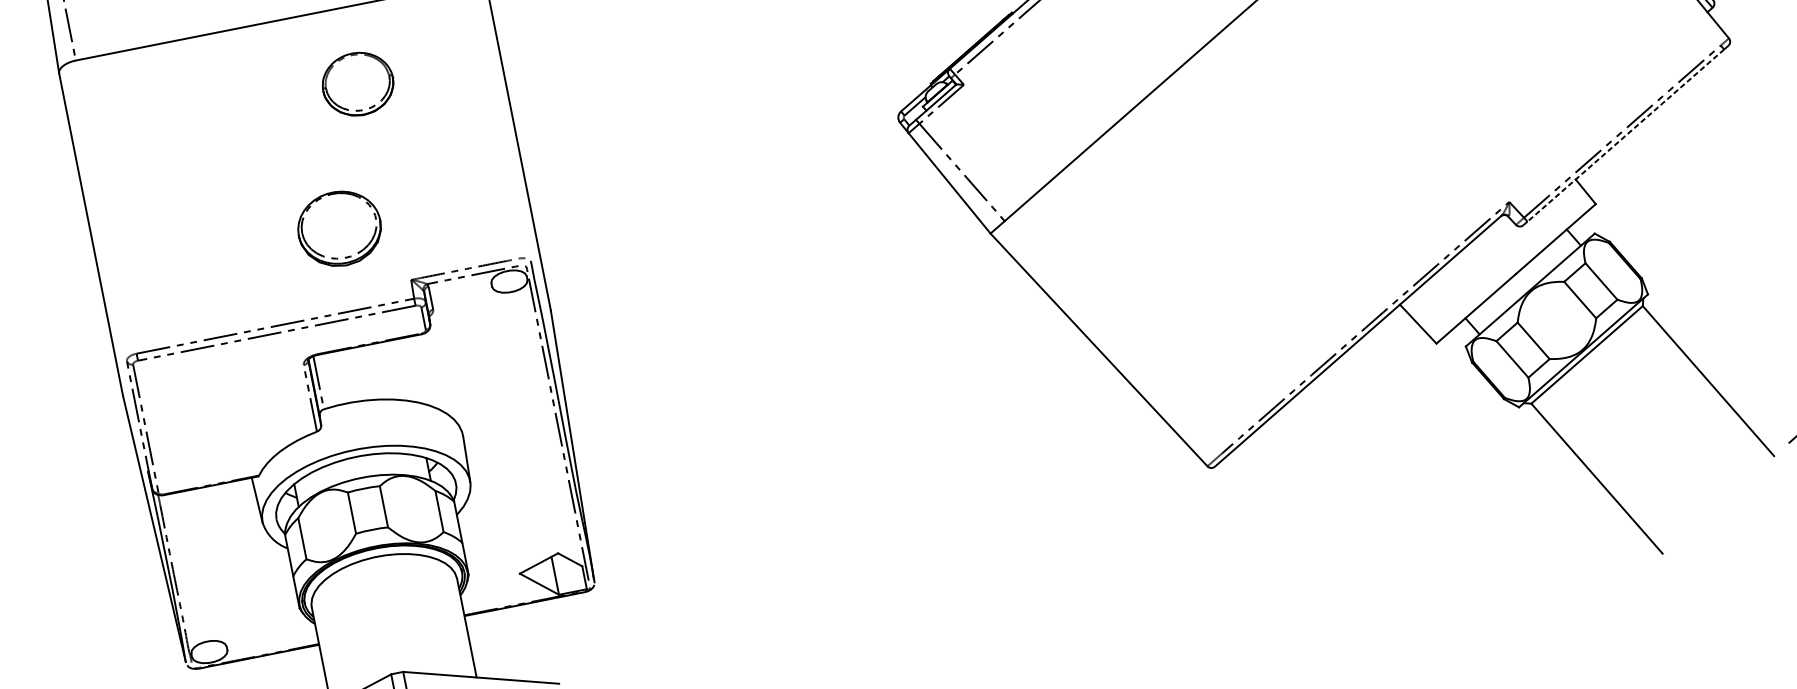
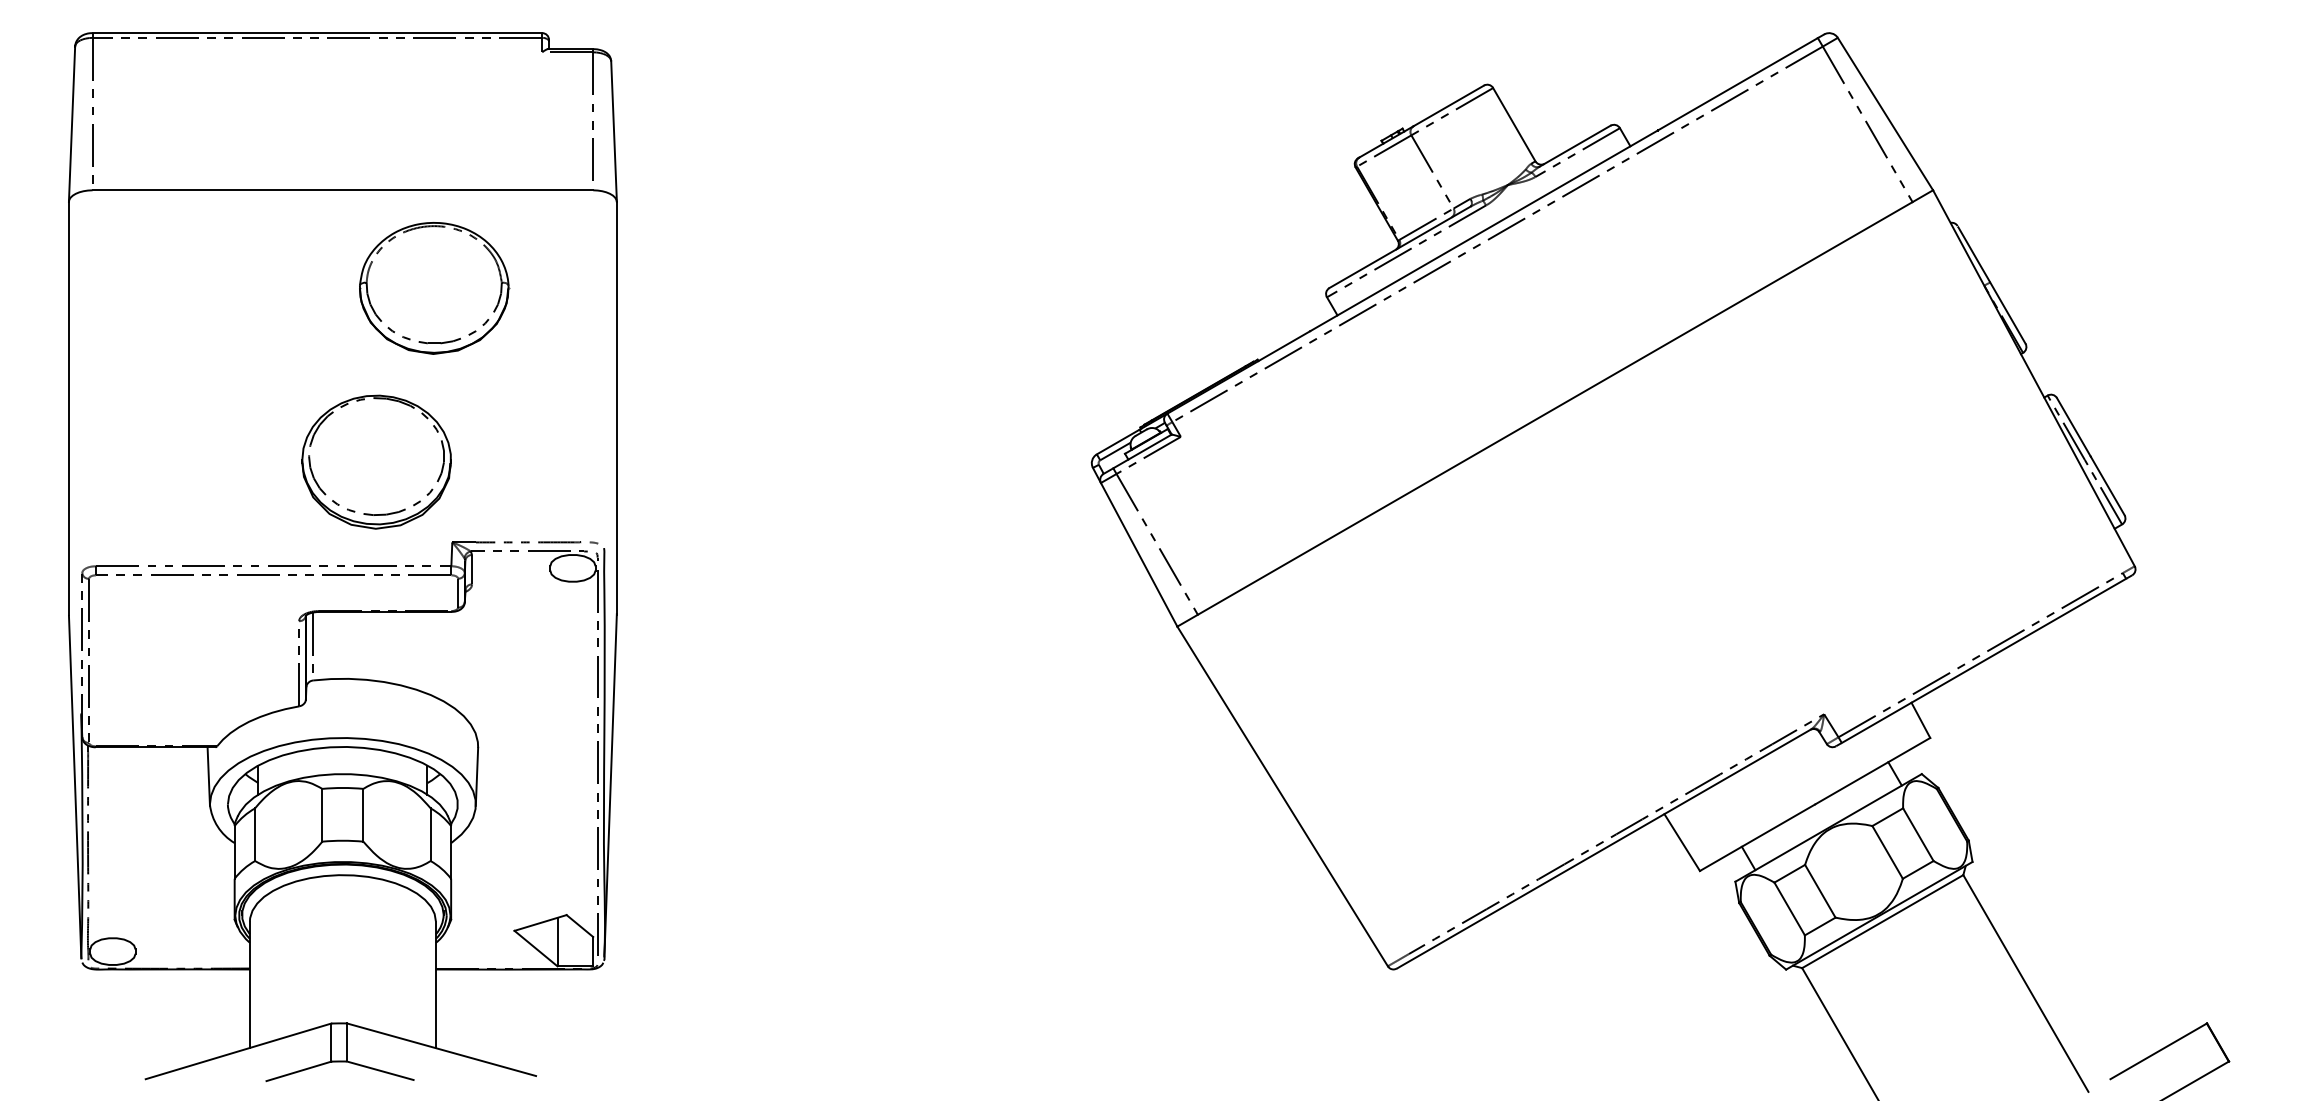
part: (358, 84) -> (434, 288), size x1.67
line: (1625, 136) -> (1983, 661), dashed -> solid
part: (339, 228) -> (376, 461), size x1.43

